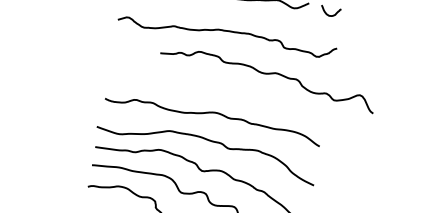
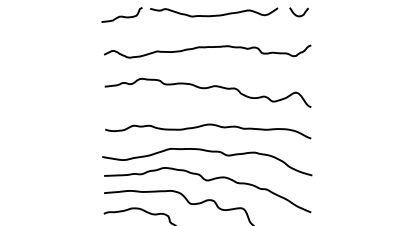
curve: (265, 75) -> (205, 89), moved

